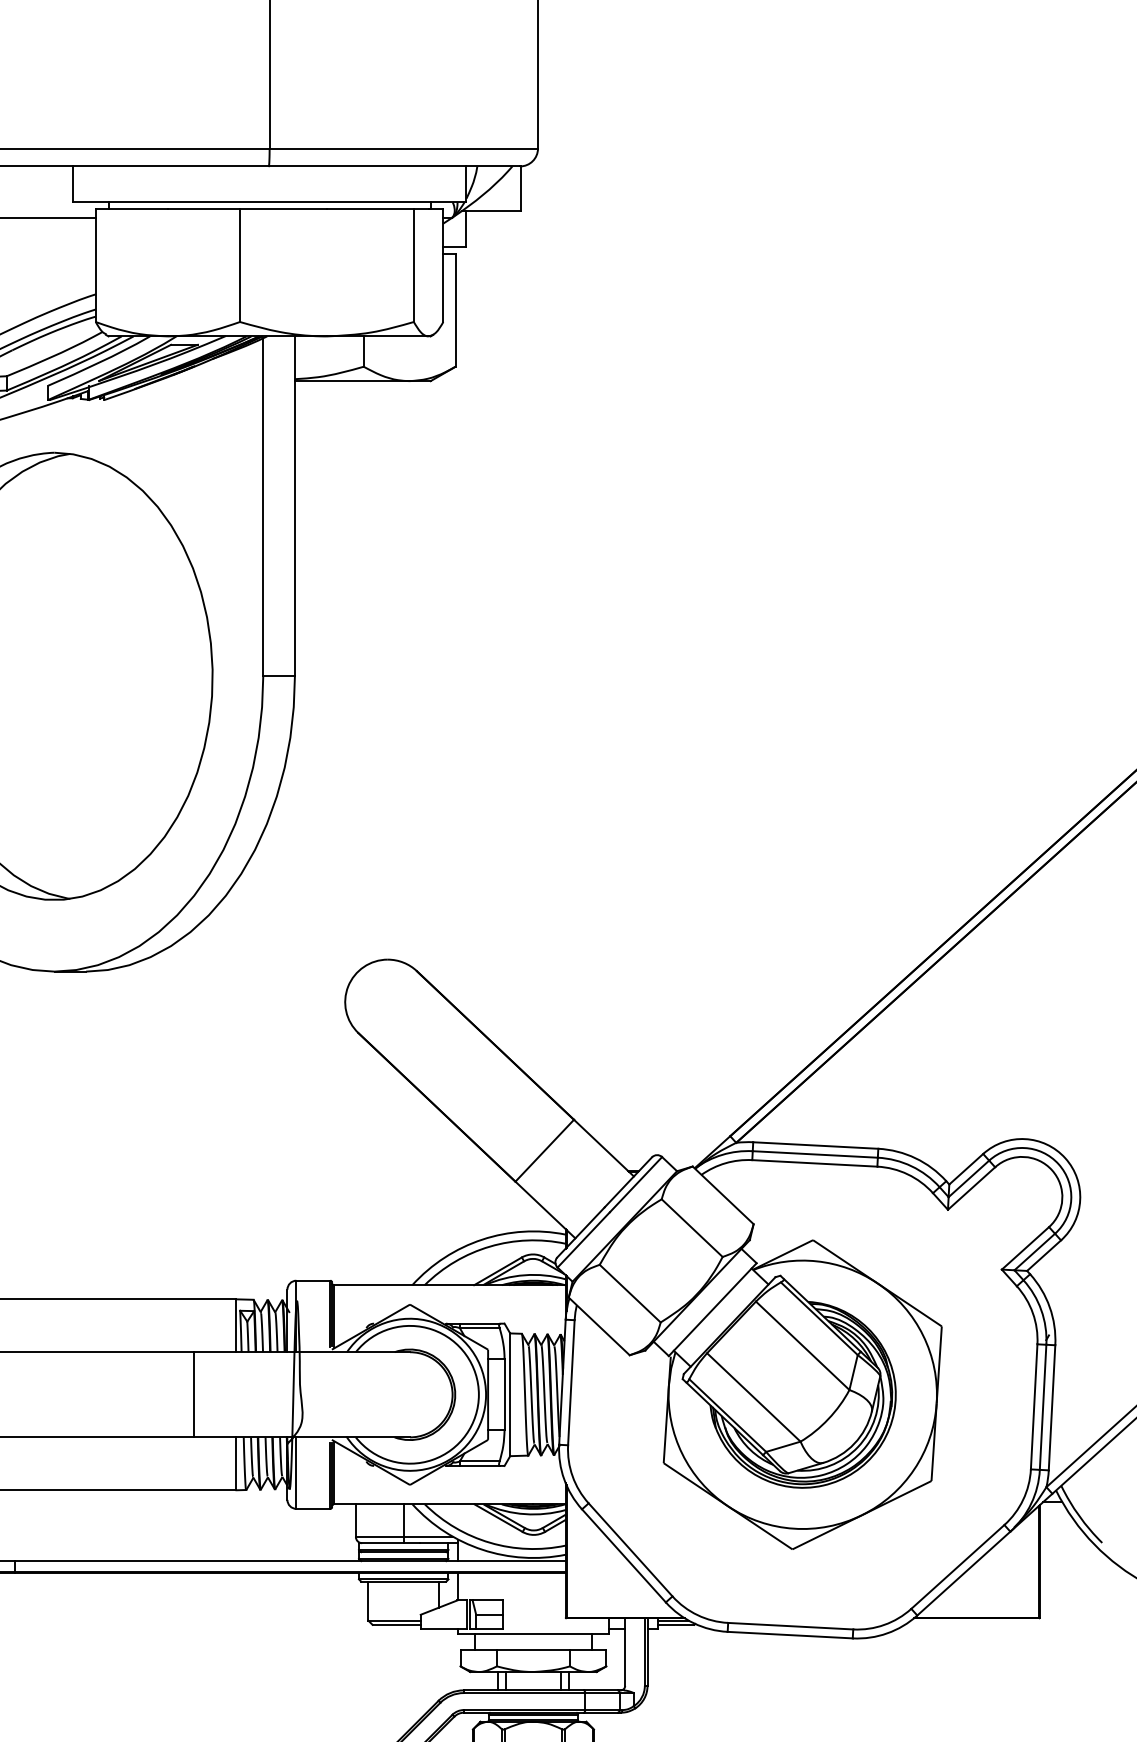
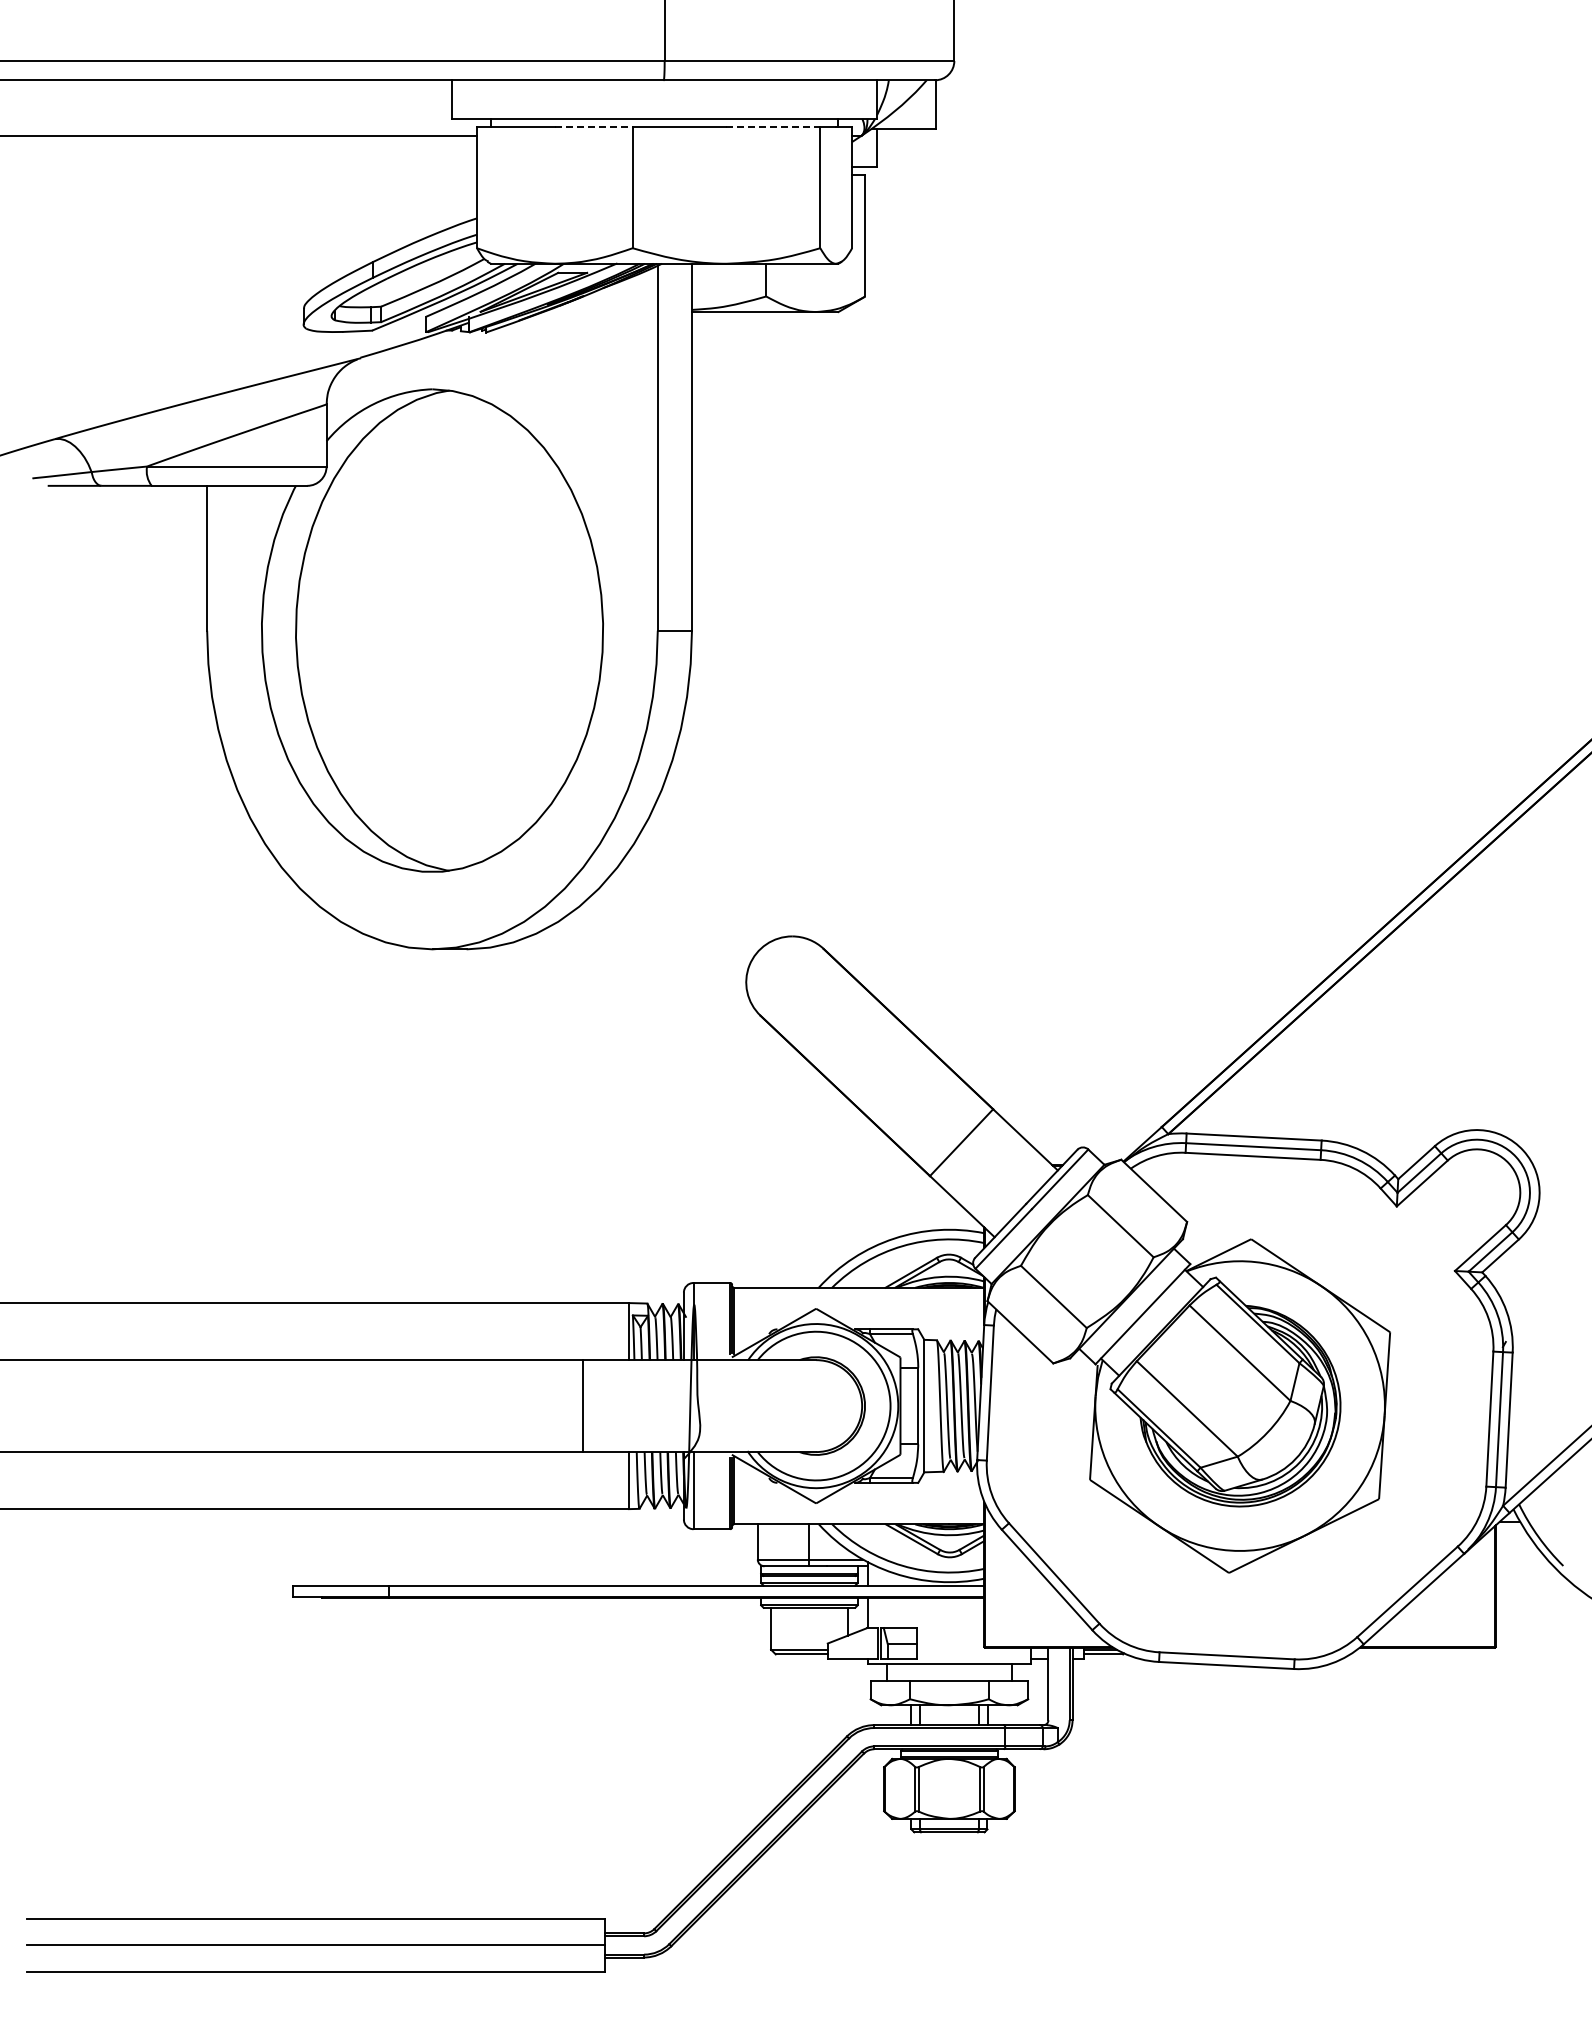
line: (203, 209) -> (593, 126), solid -> dashed
line: (370, 209) -> (773, 126), solid -> dashed

